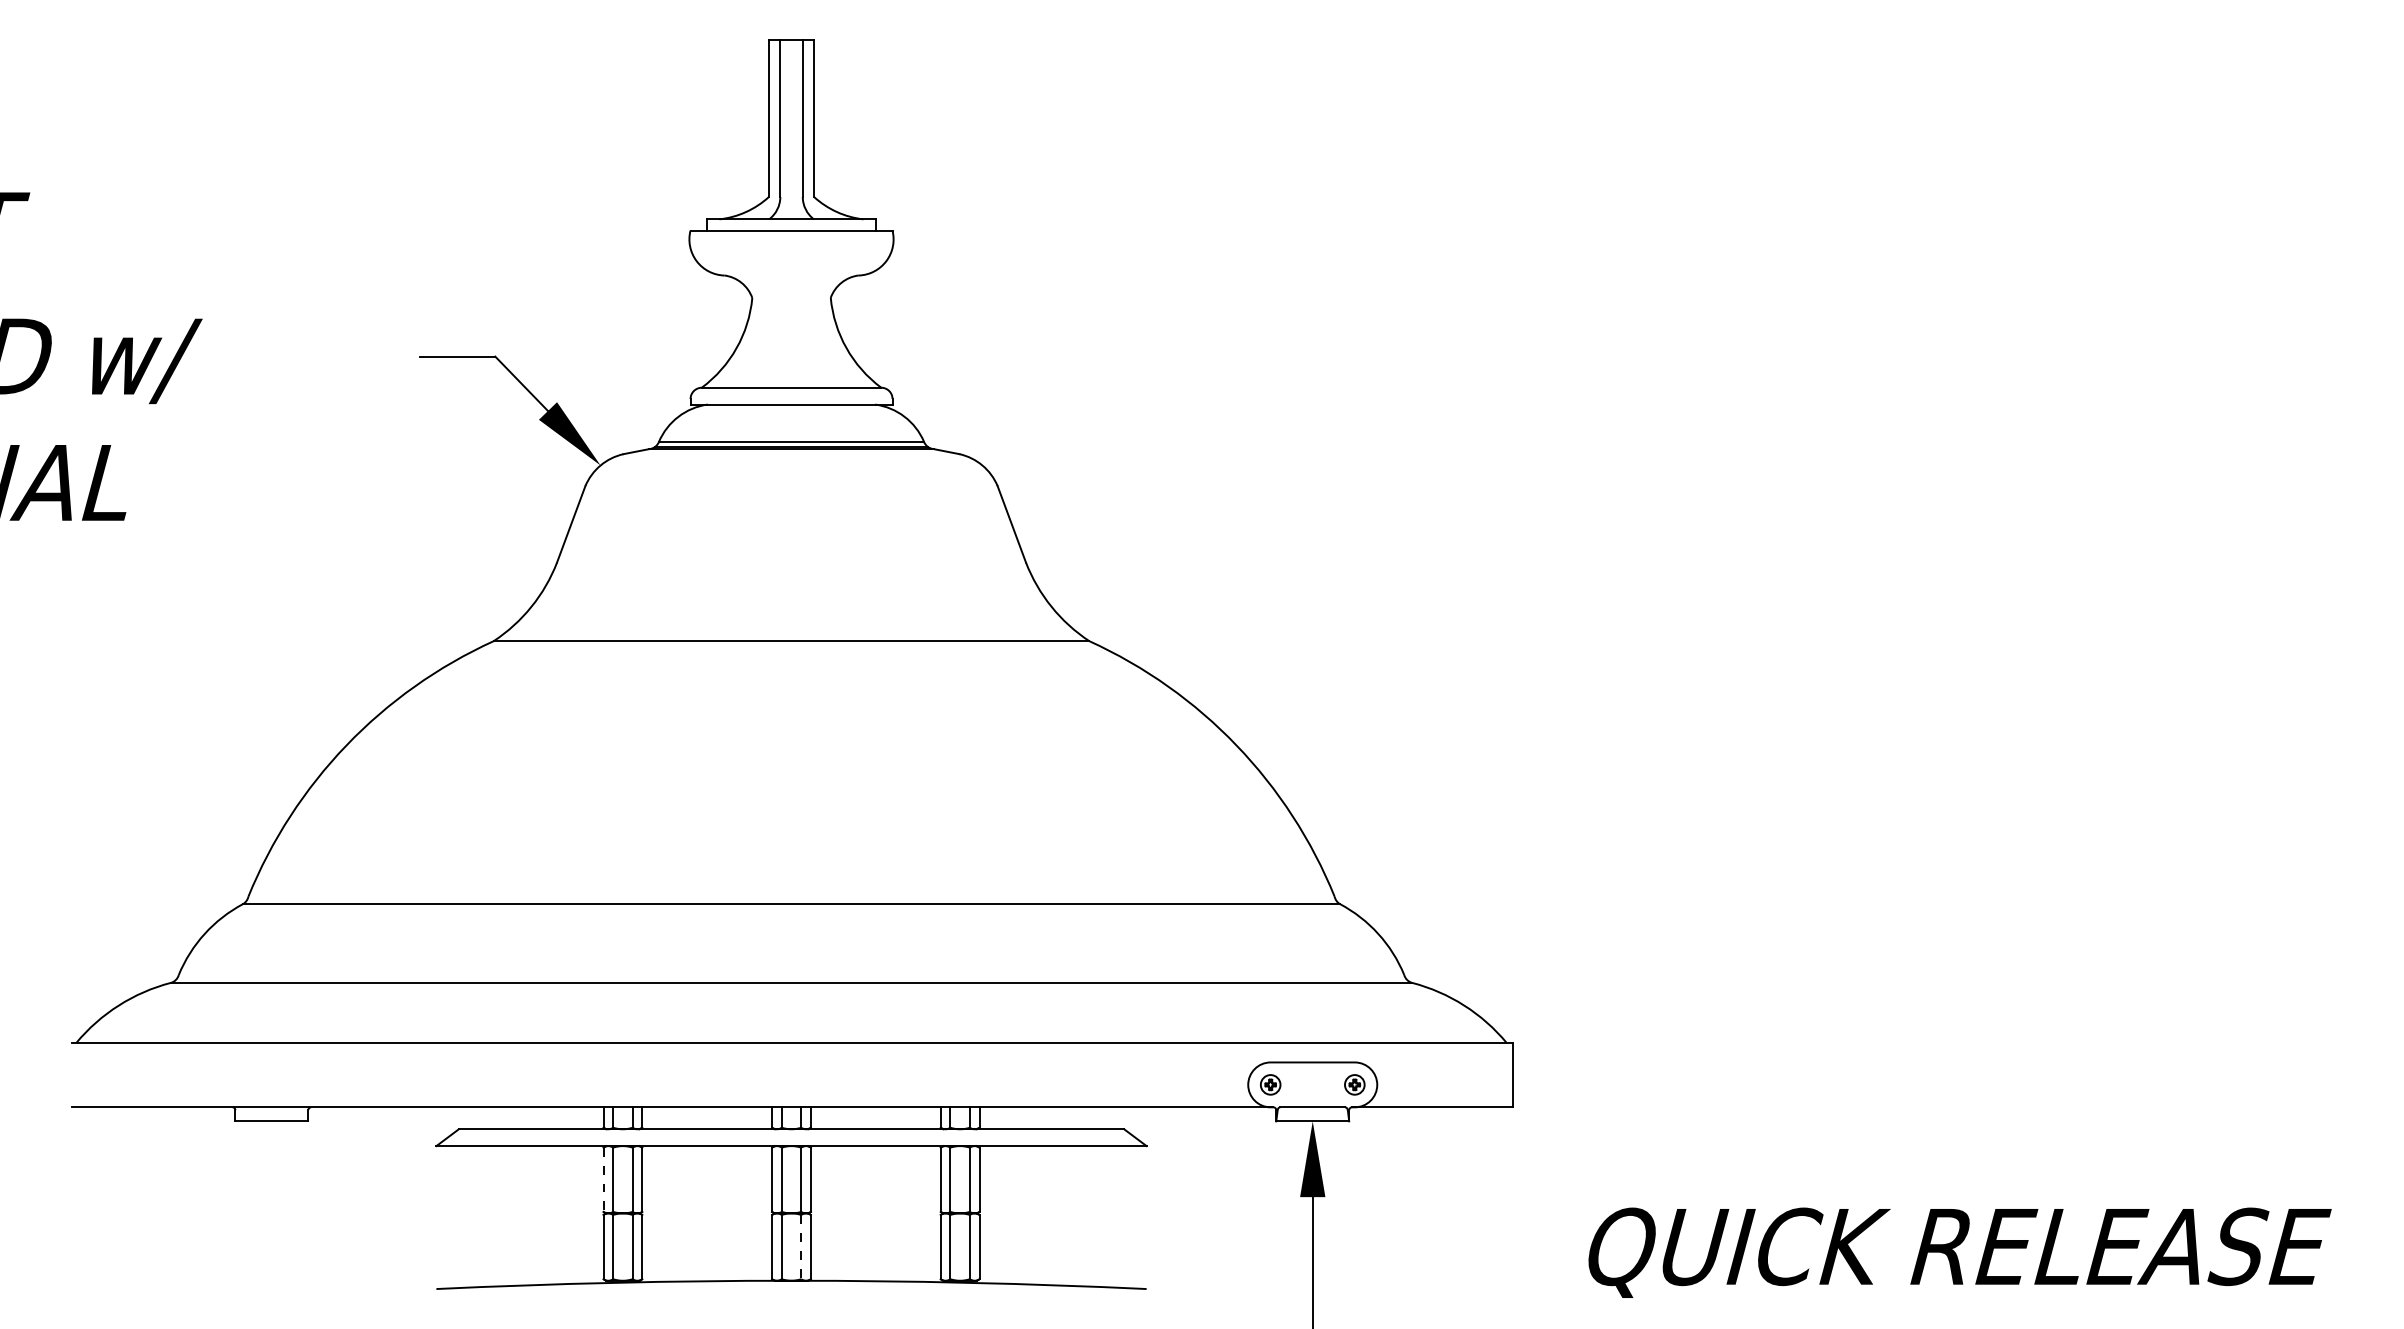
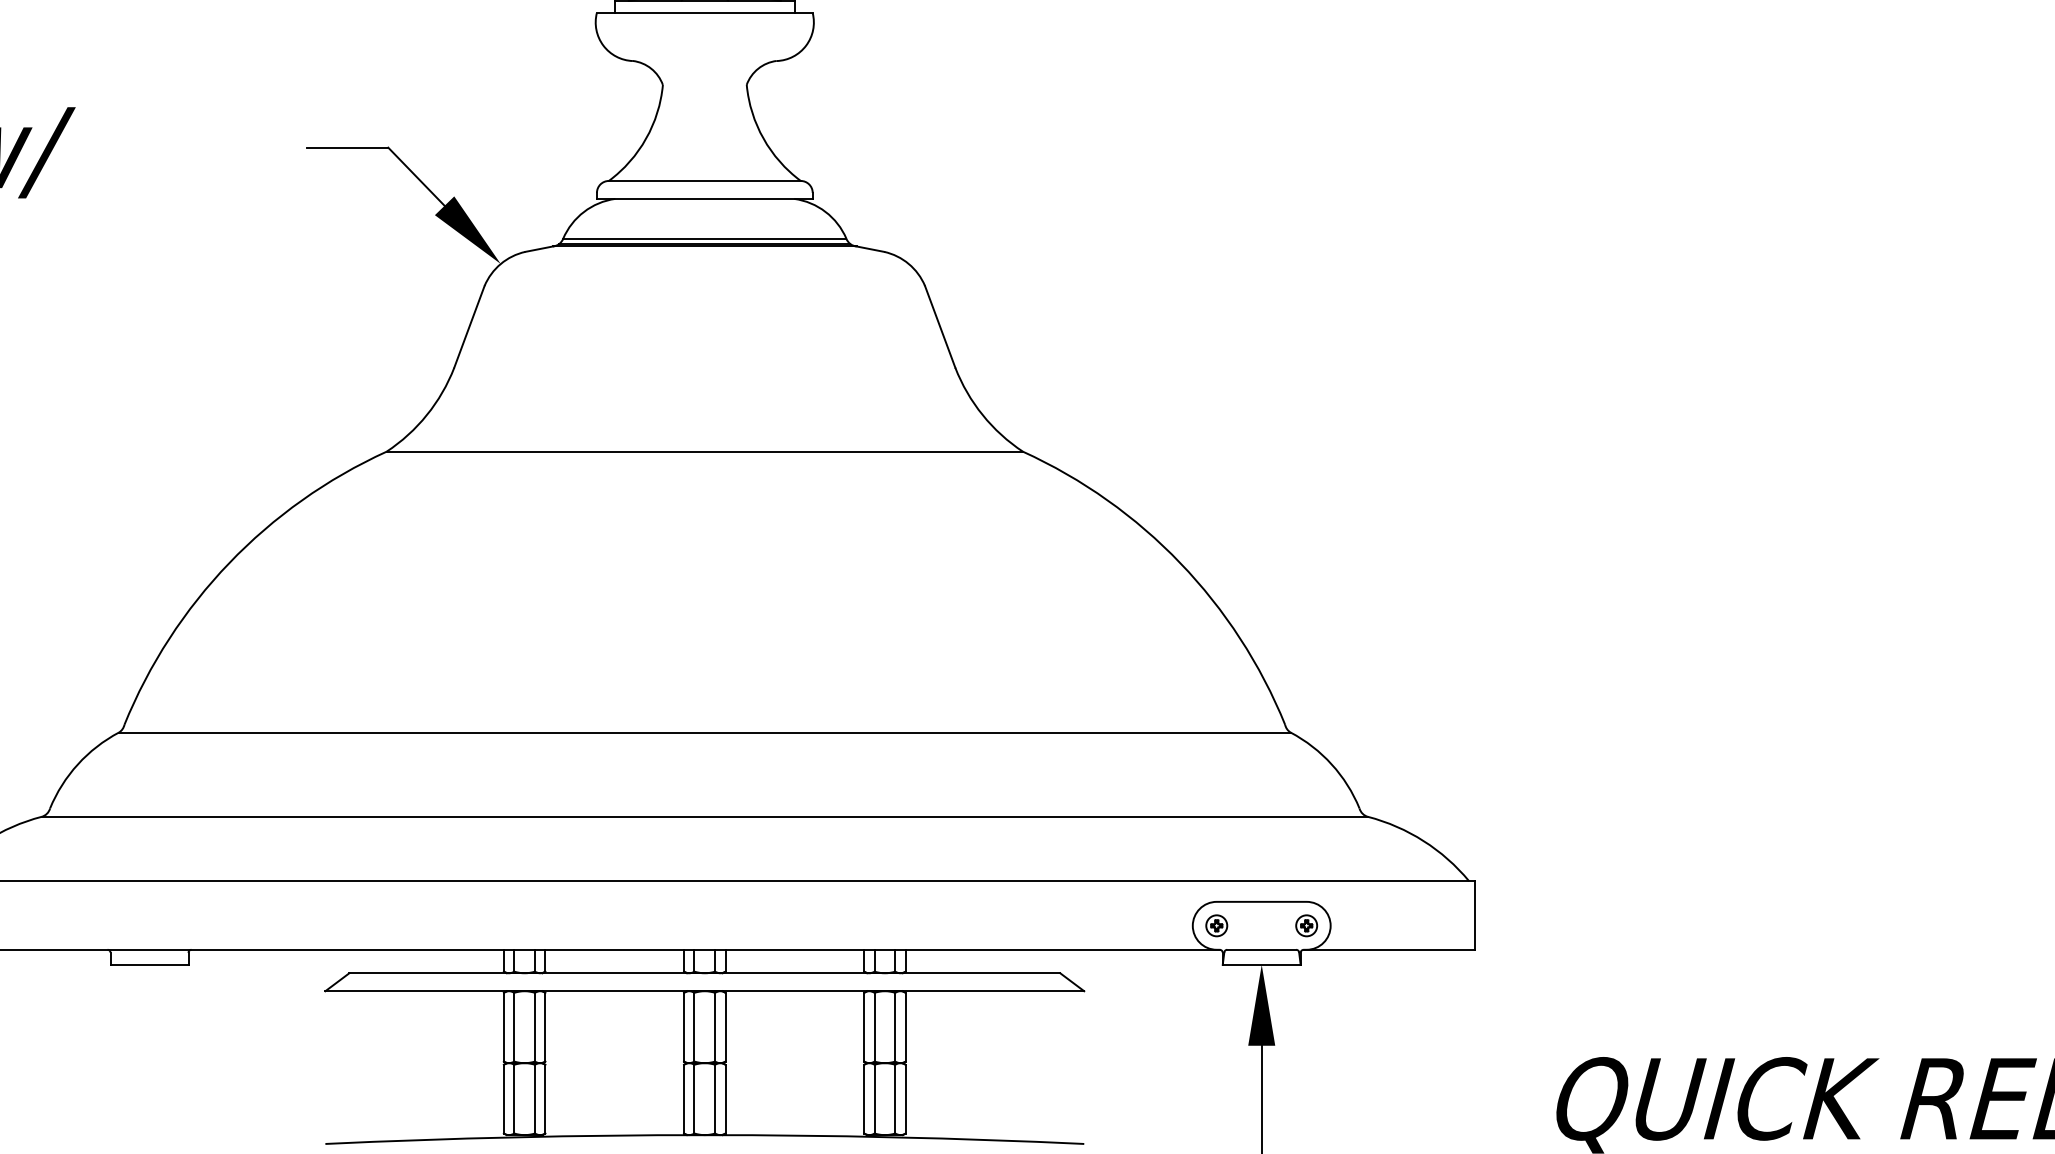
line: (603, 1180) -> (503, 1027), dashed -> solid
line: (801, 1247) -> (715, 1099), dashed -> solid

